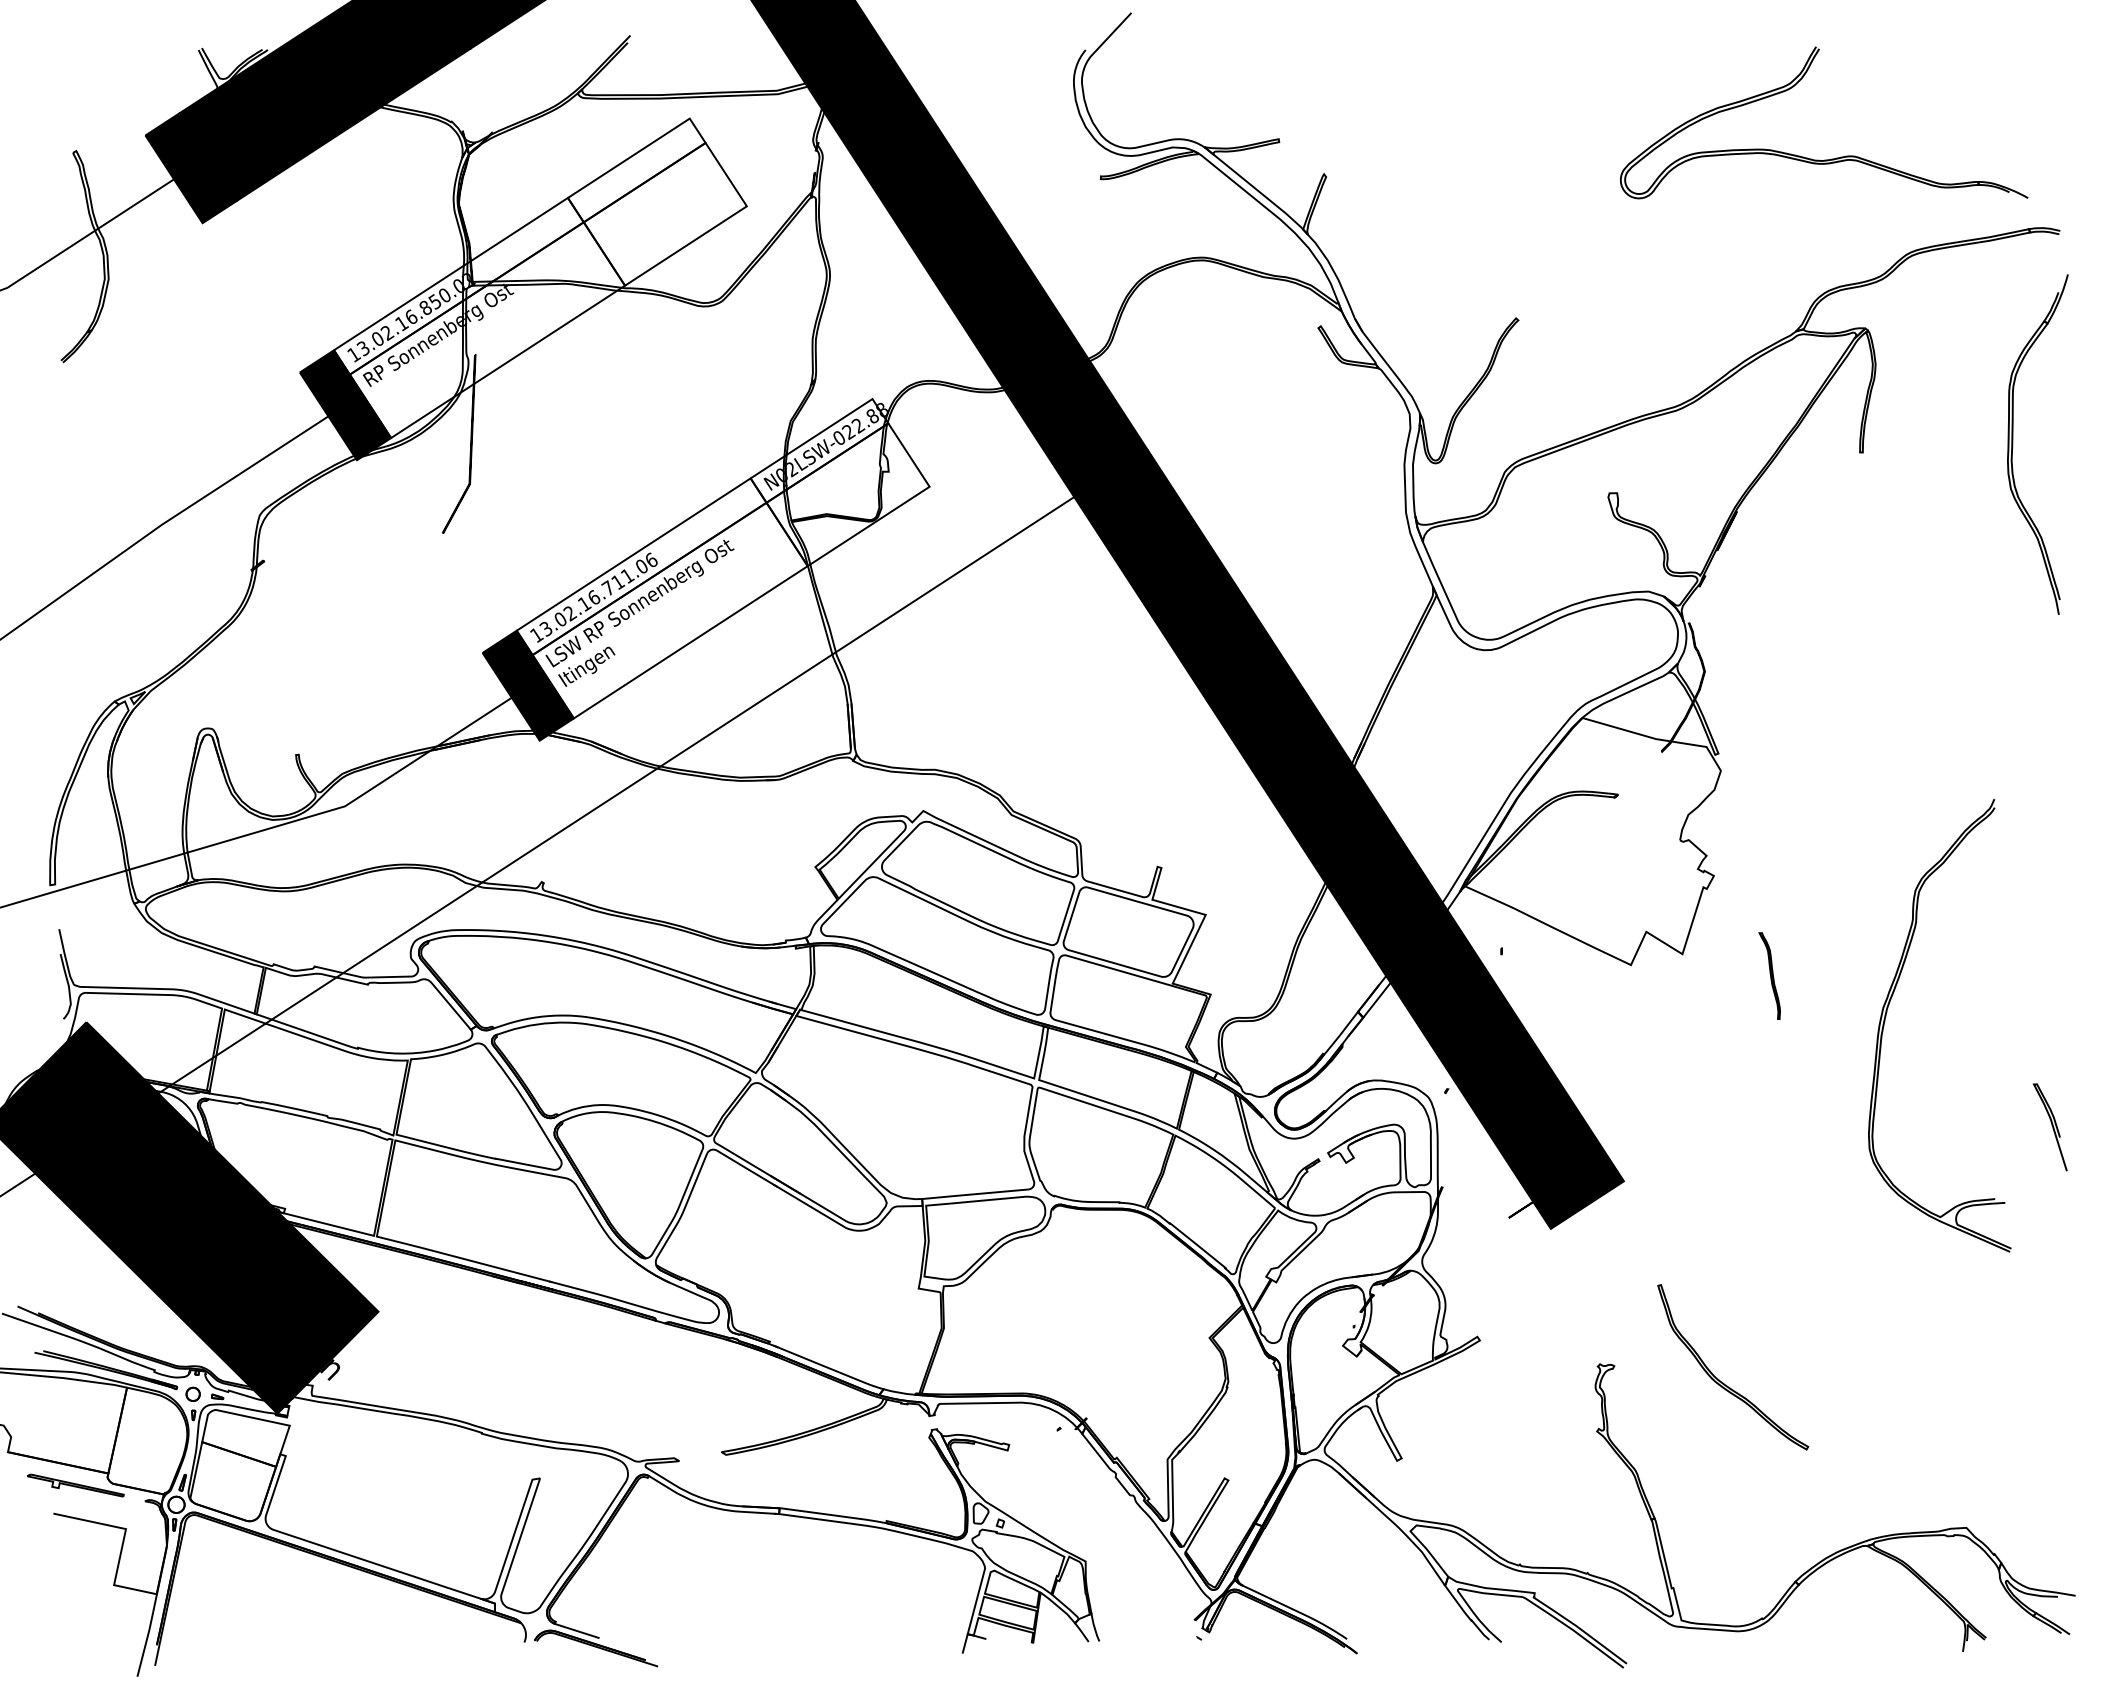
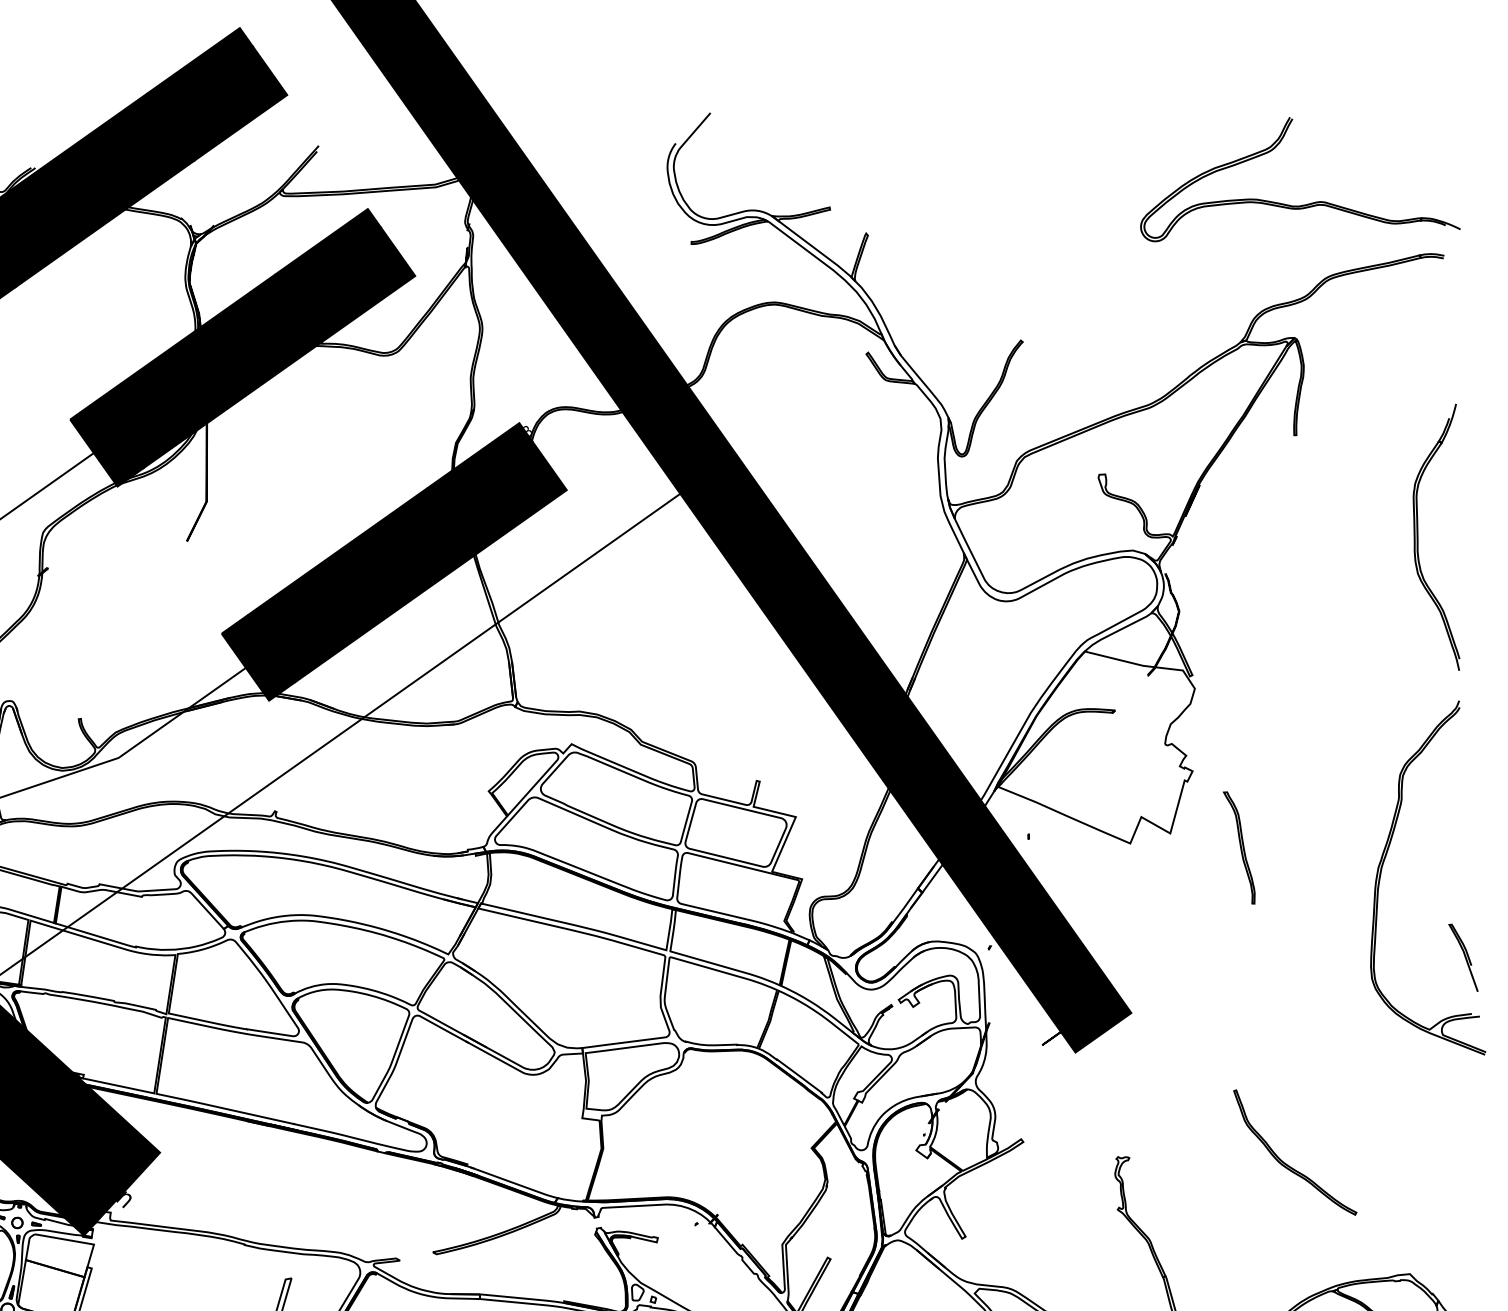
part: (1831, 158) -> (1305, 204), moved
fill: (539, 278) -> (255, 338), added
part: (2013, 444) -> (1418, 538), moved
fill: (722, 558) -> (406, 552), added
part: (1769, 975) -> (1239, 847), size x1.67
part: (1887, 1012) -> (1381, 871), moved
part: (1723, 1382) -> (1288, 1164), moved

